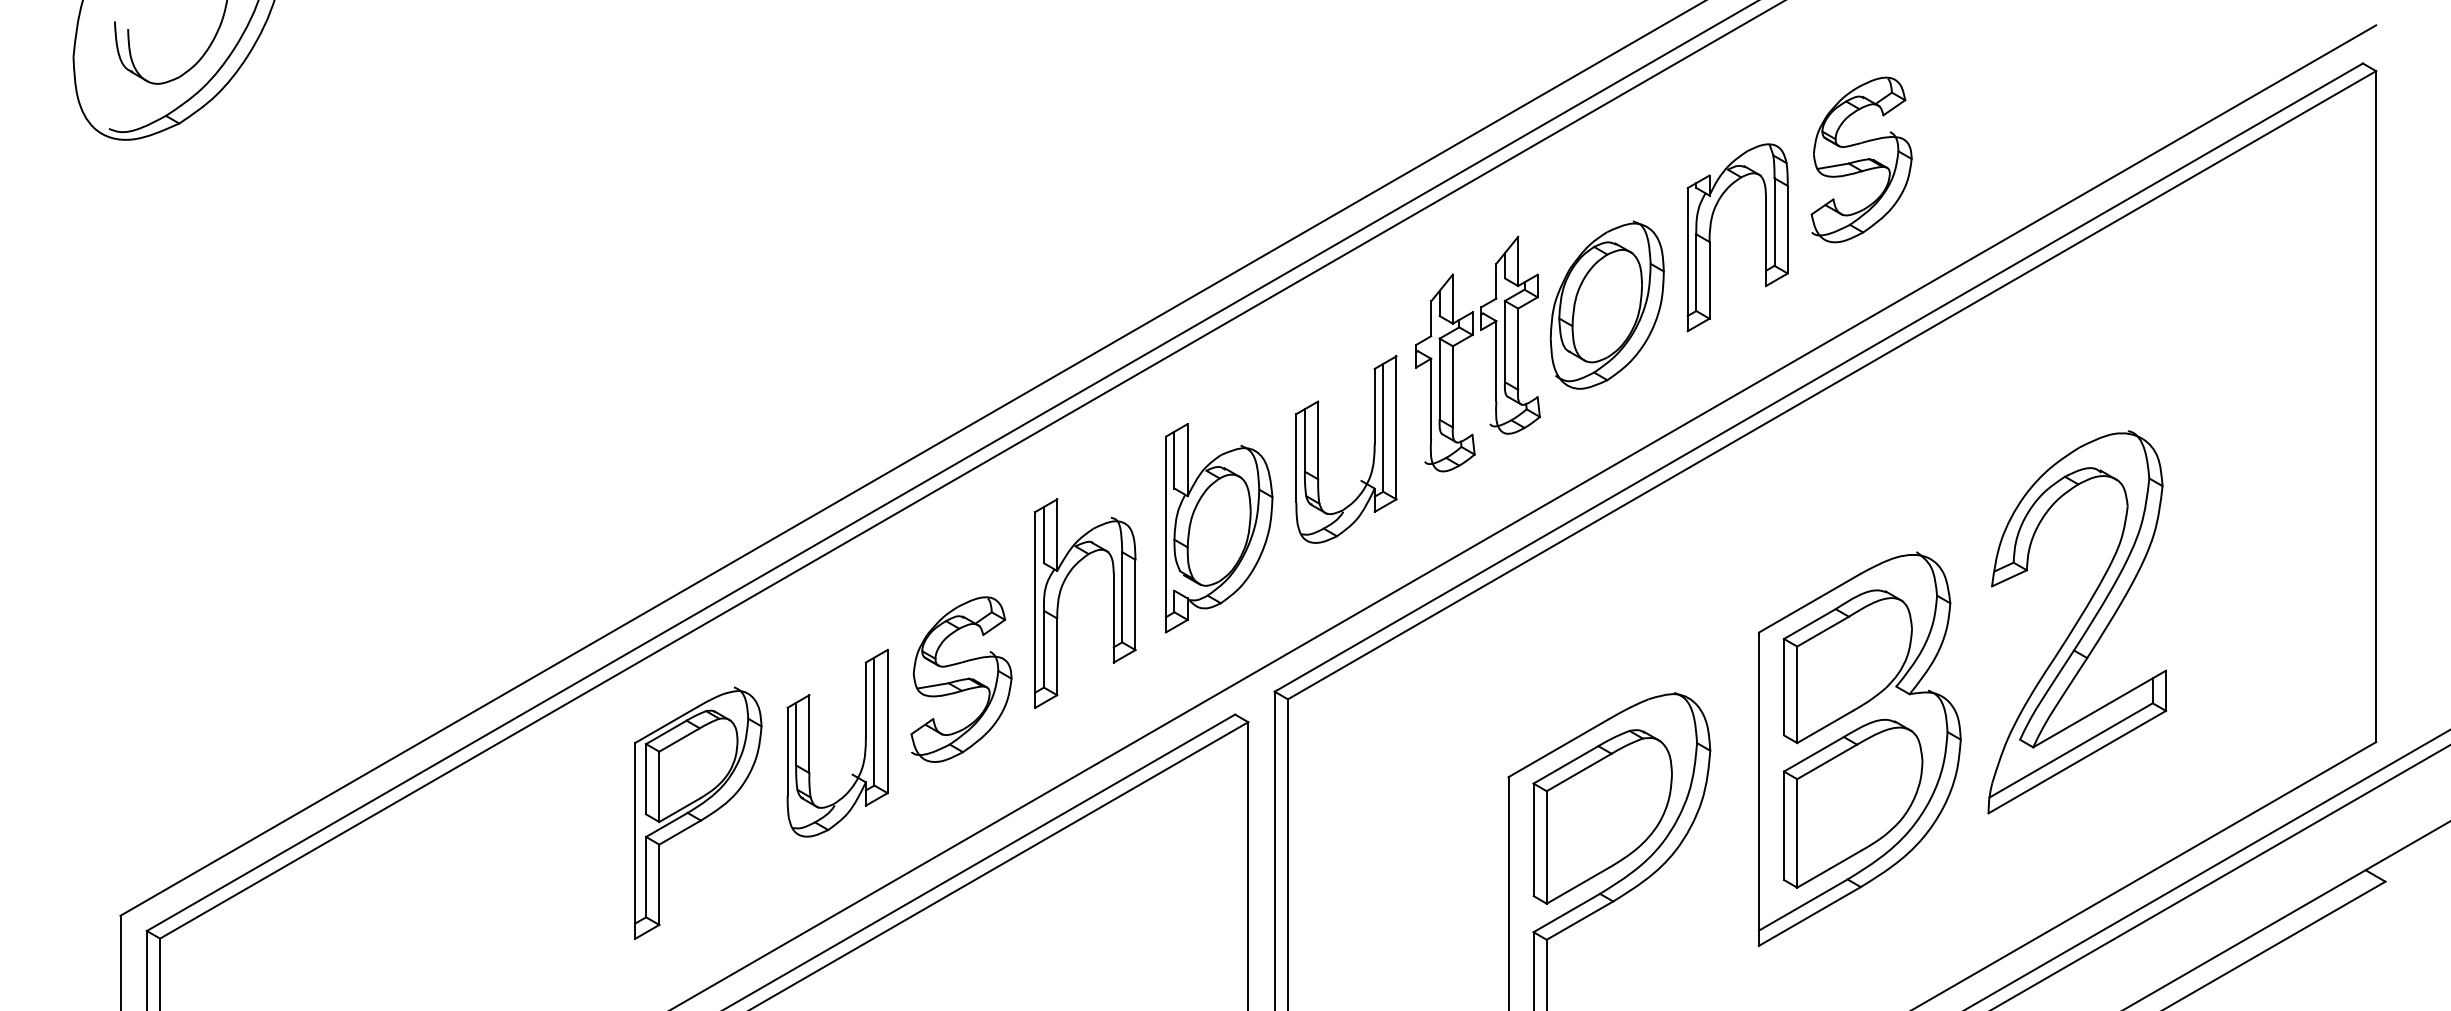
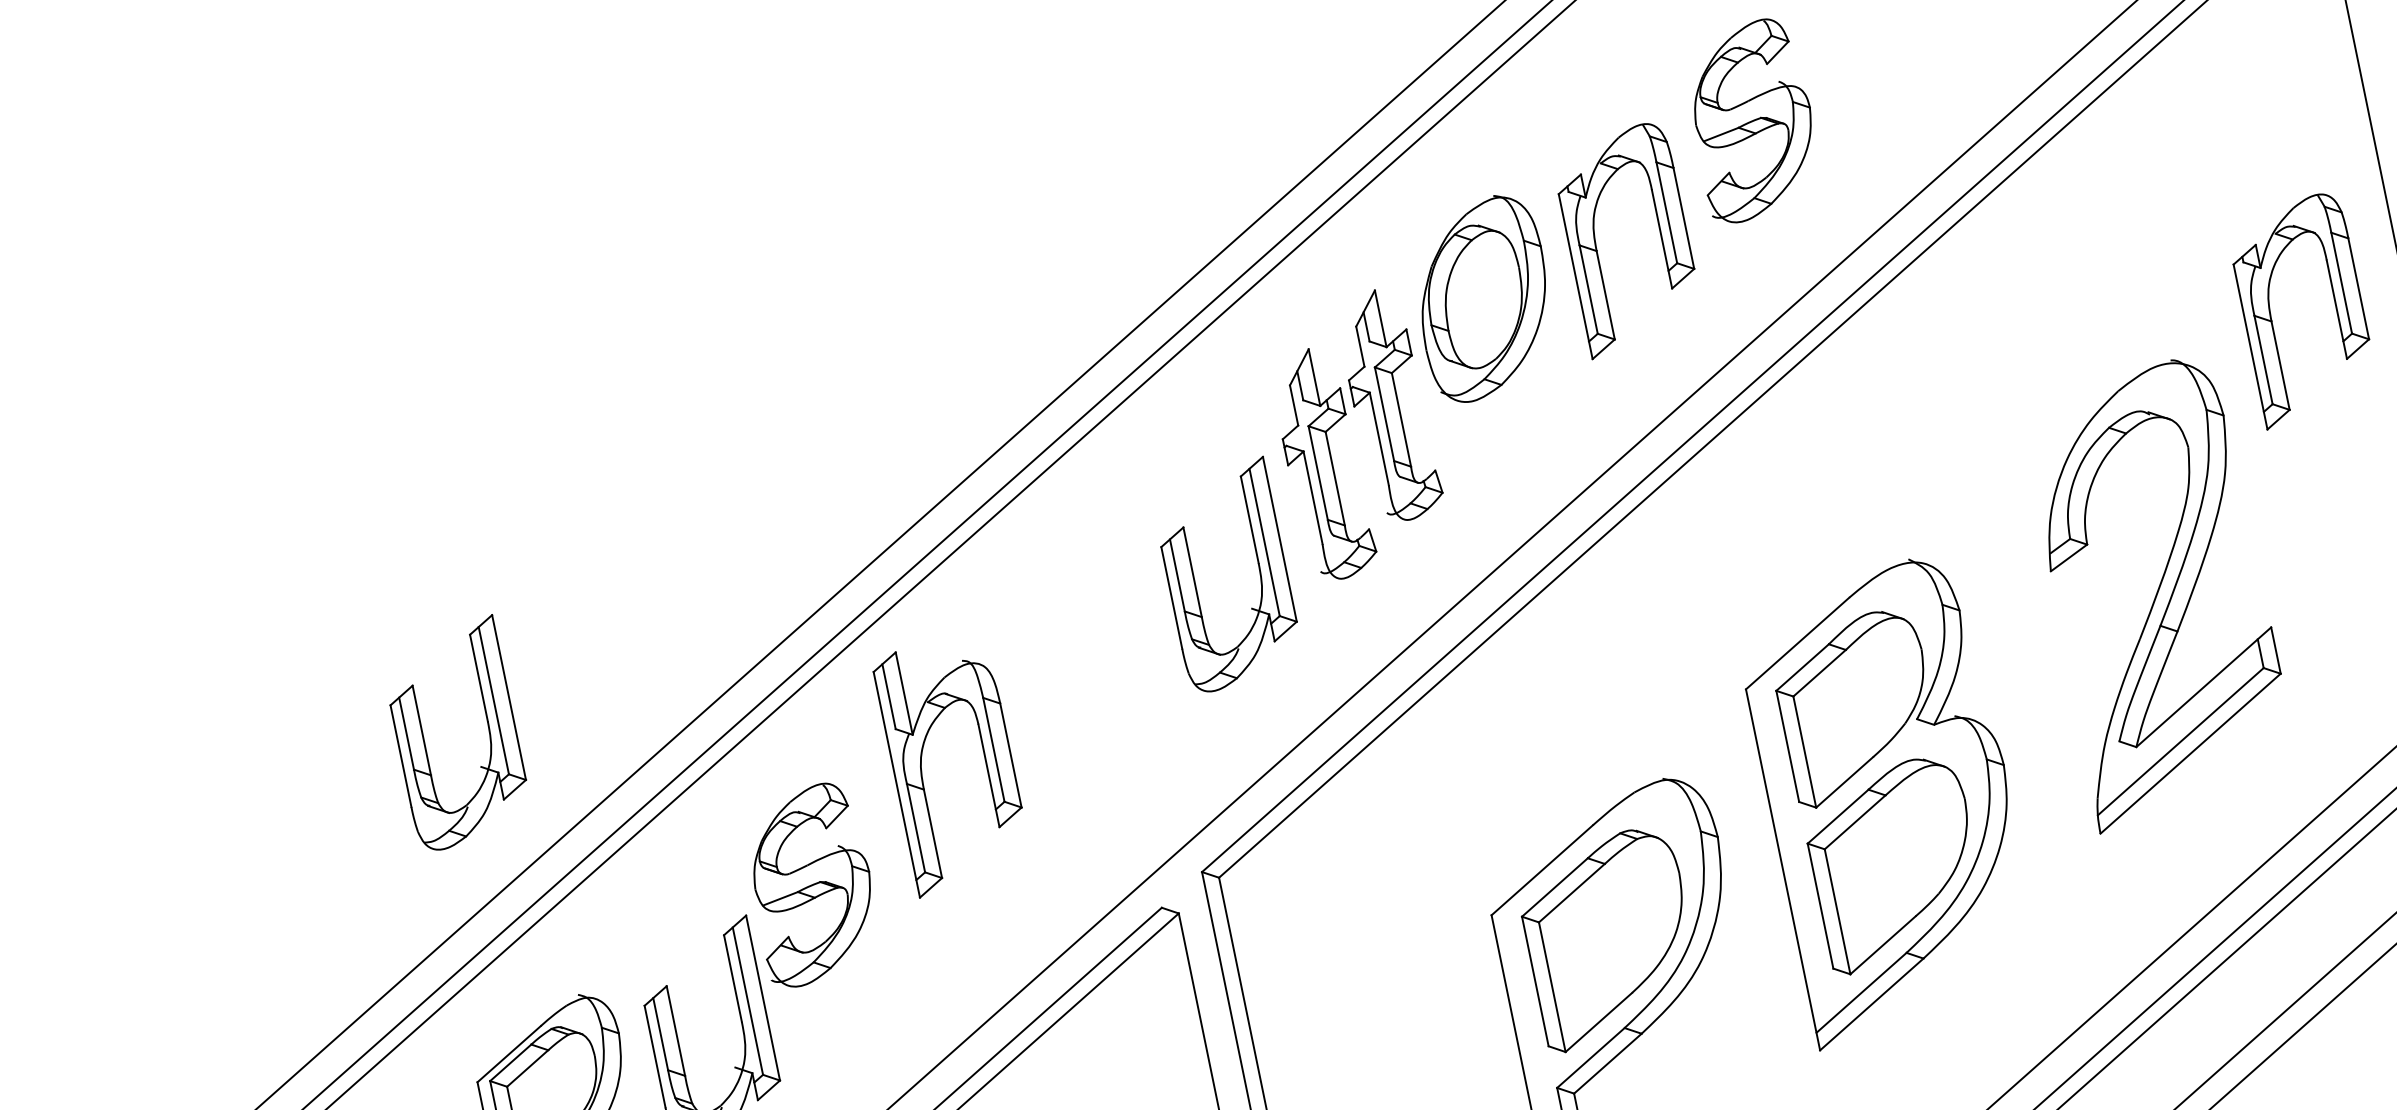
part: (1606, 304) -> (1482, 297), moved
part: (2260, 411) -> (2271, 316), added
part: (704, 449) -> (487, 727), added
part: (1218, 528) -> (1098, 697), removed
part: (1059, 602) -> (922, 770), moved
part: (2077, 622) -> (2157, 592), moved
part: (961, 679) -> (811, 884), moved

